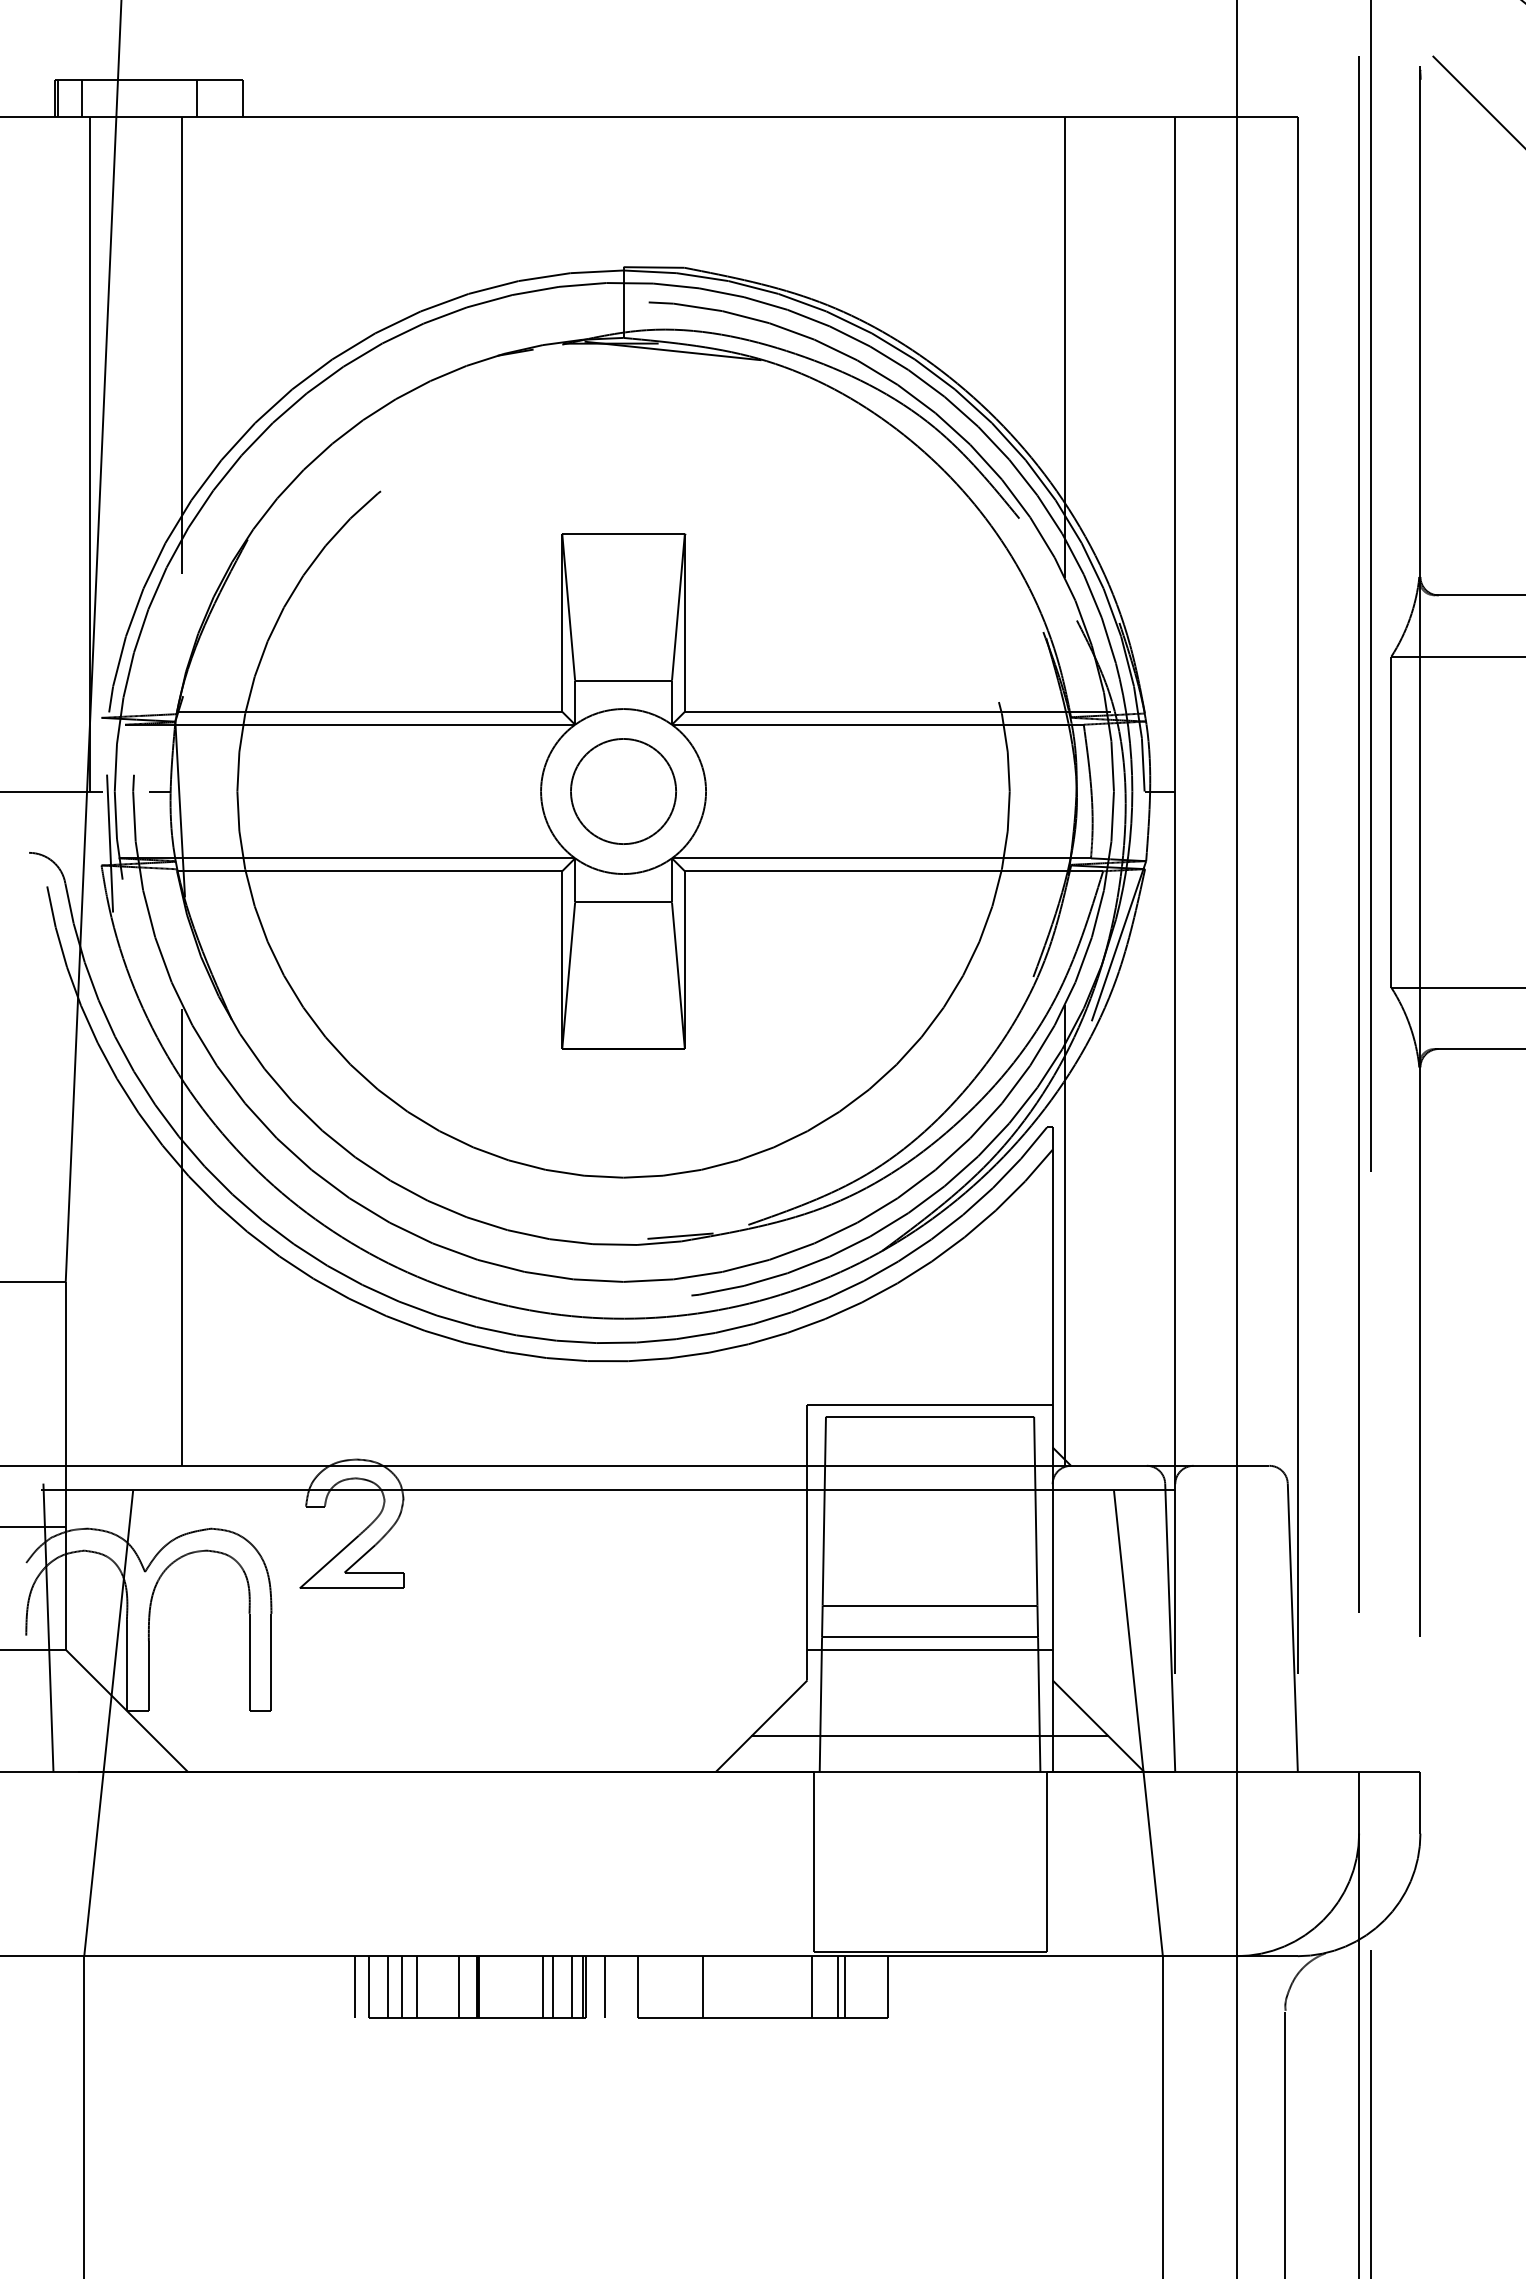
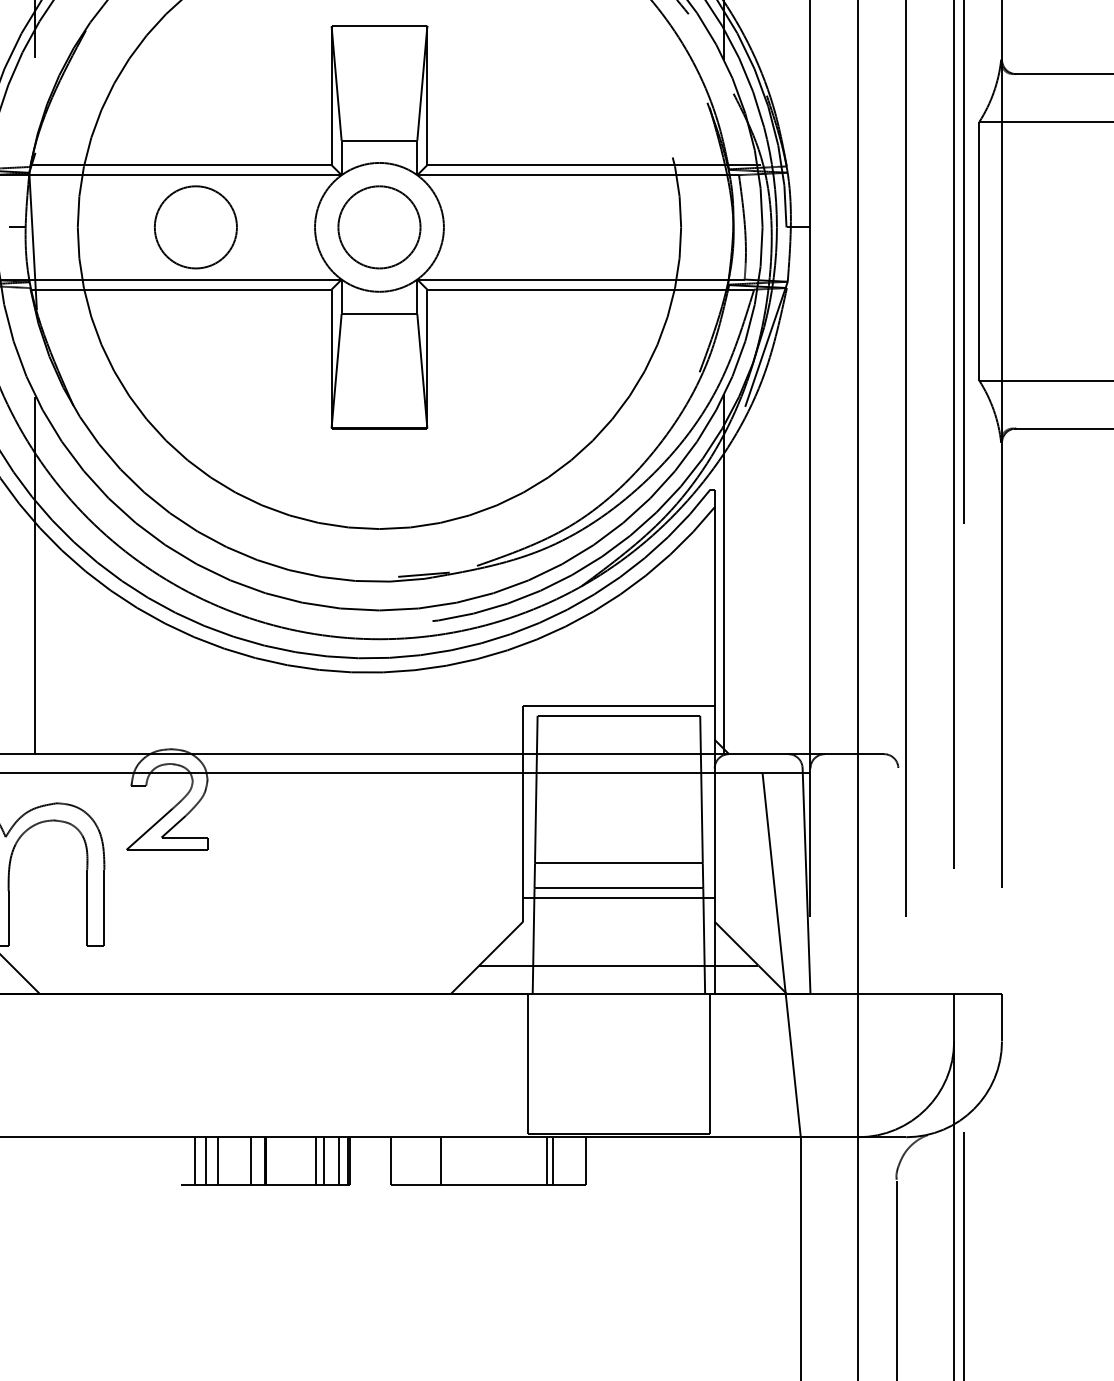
circle: (388, 791) -> (195, 227), added
line: (1292, 1627) -> (902, 880), removed
line: (354, 1986) -> (169, 1160), removed
line: (368, 1986) -> (180, 1160), removed
line: (604, 1986) -> (364, 1160), removed
line: (812, 1986) -> (527, 1160), removed

